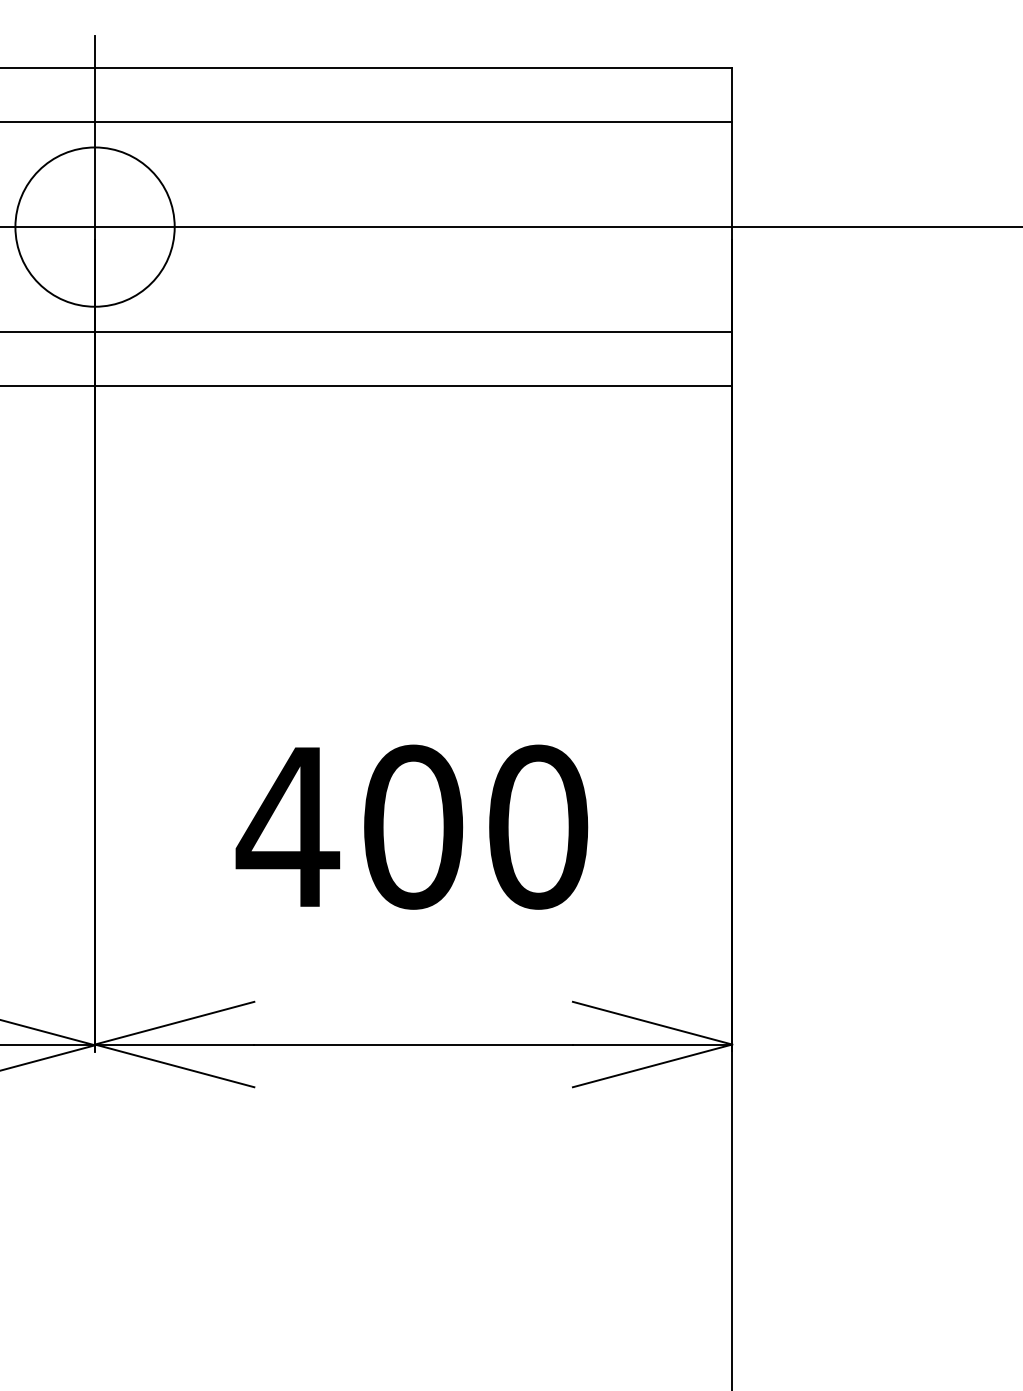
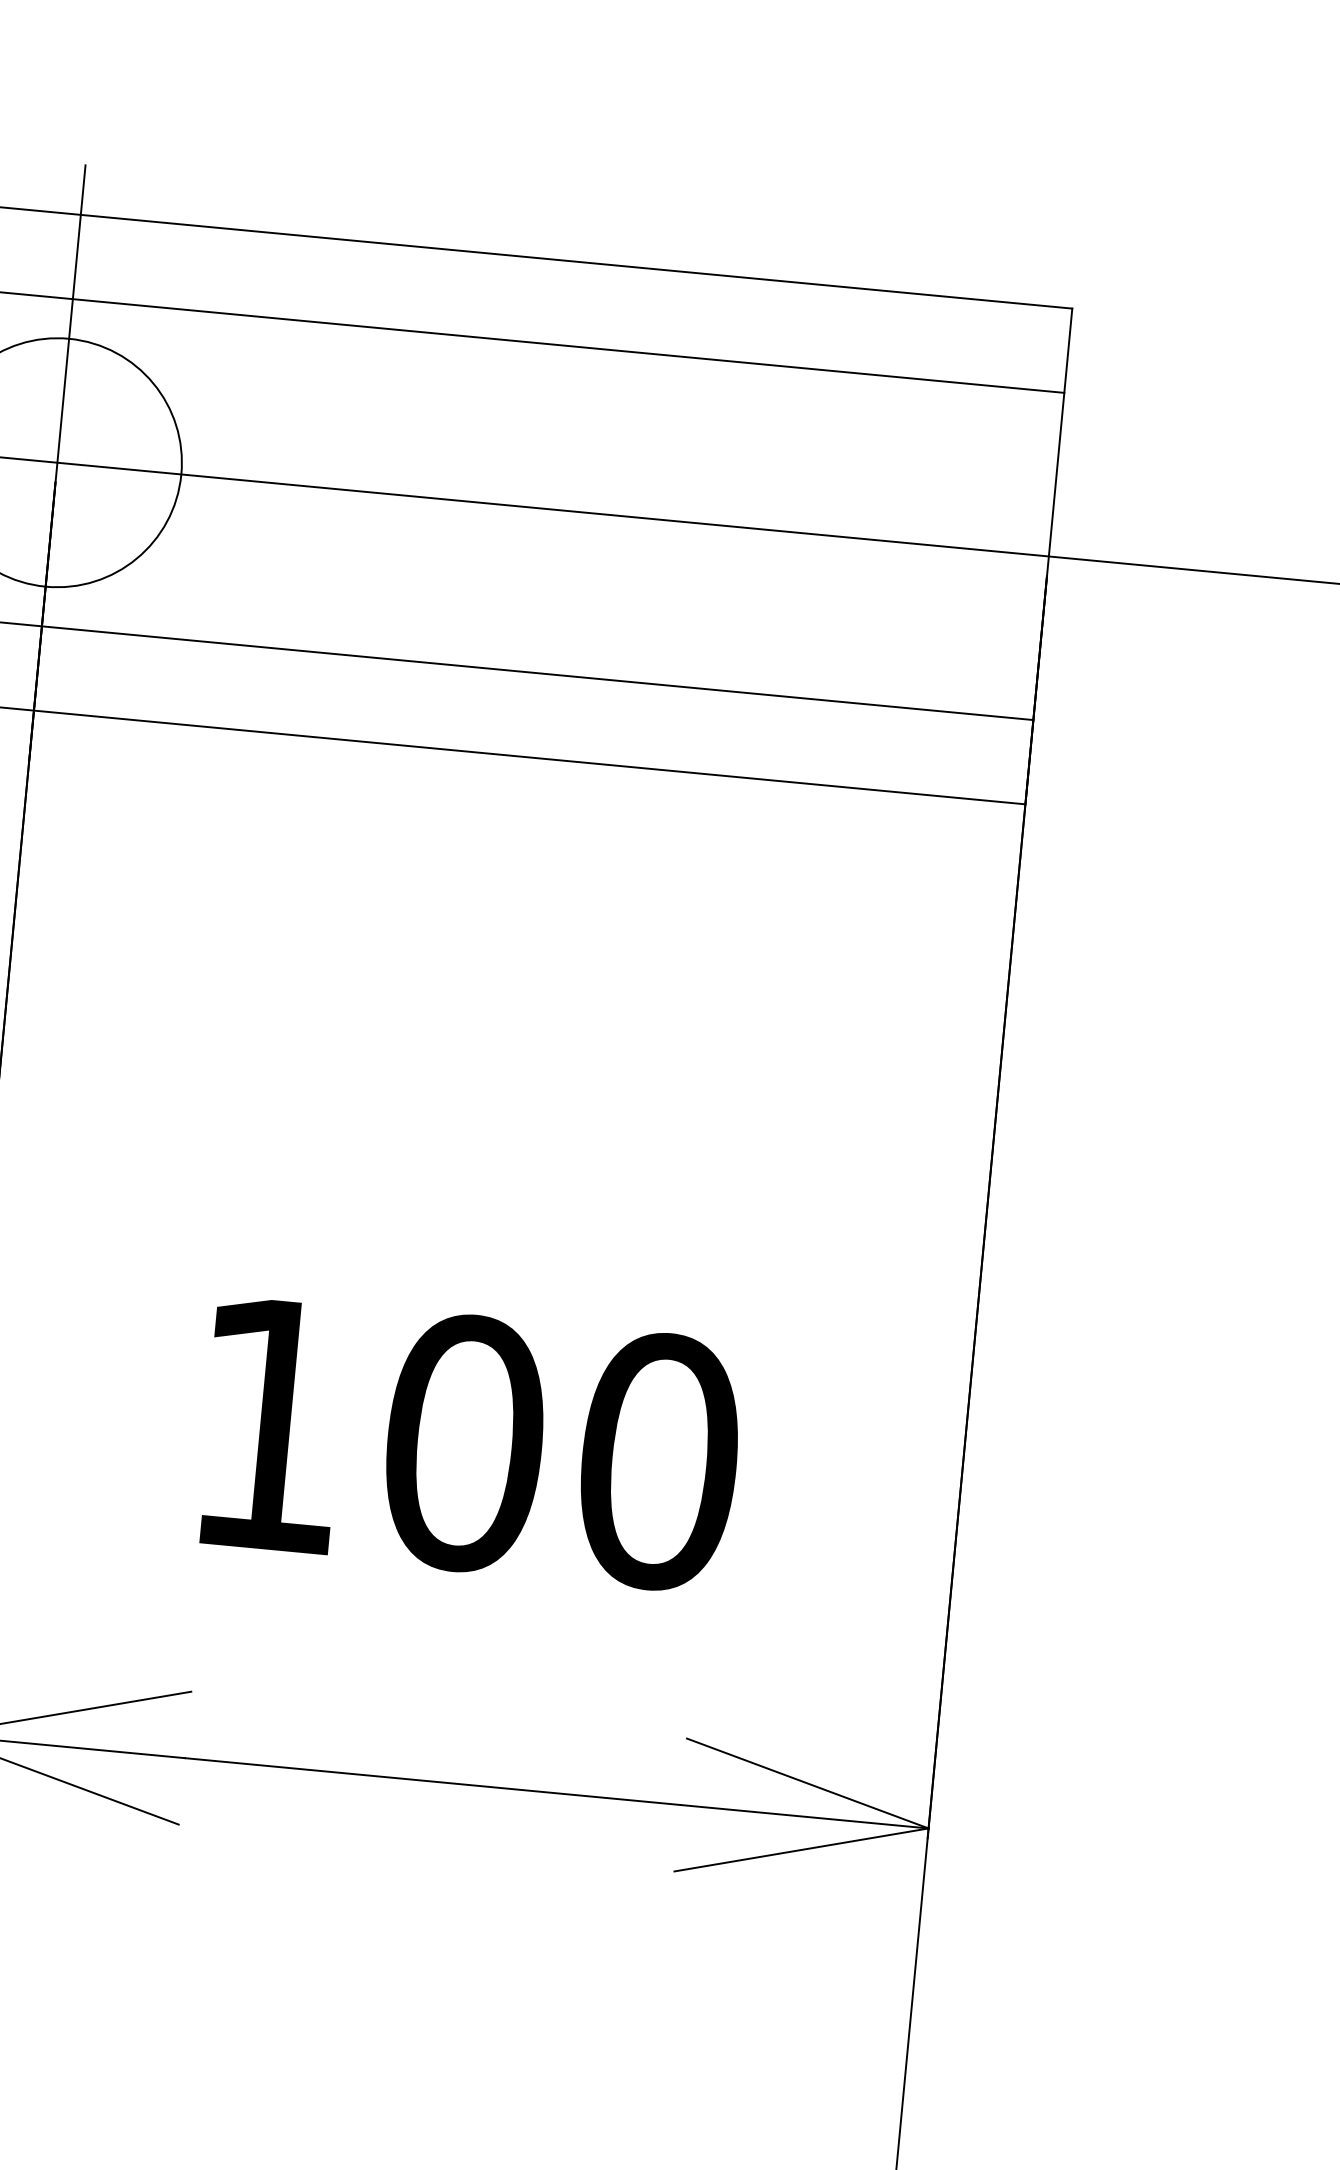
text: (287, 826) -> (268, 1423), 400 -> 100

